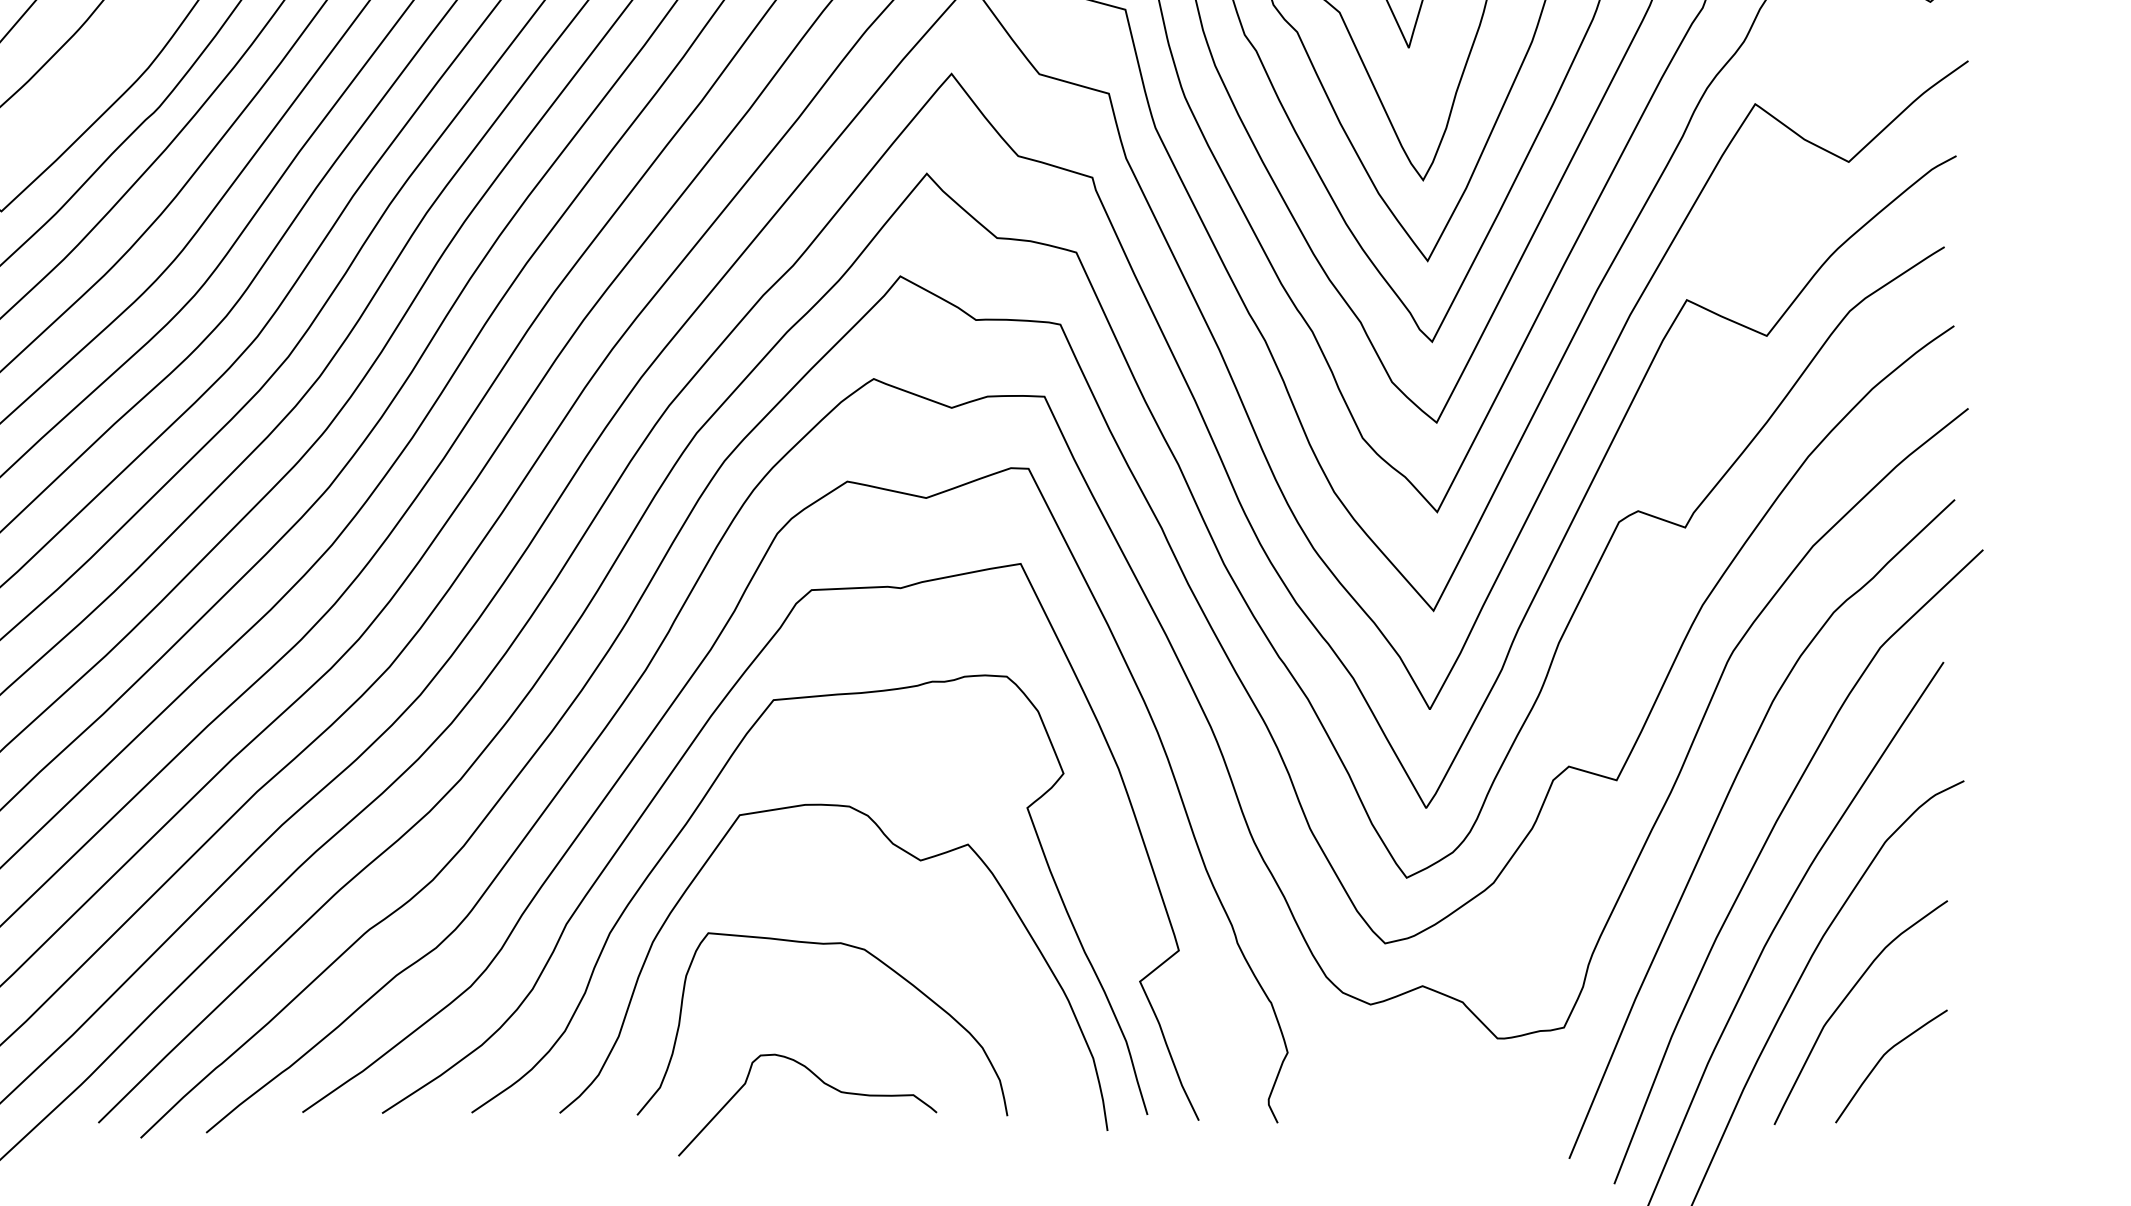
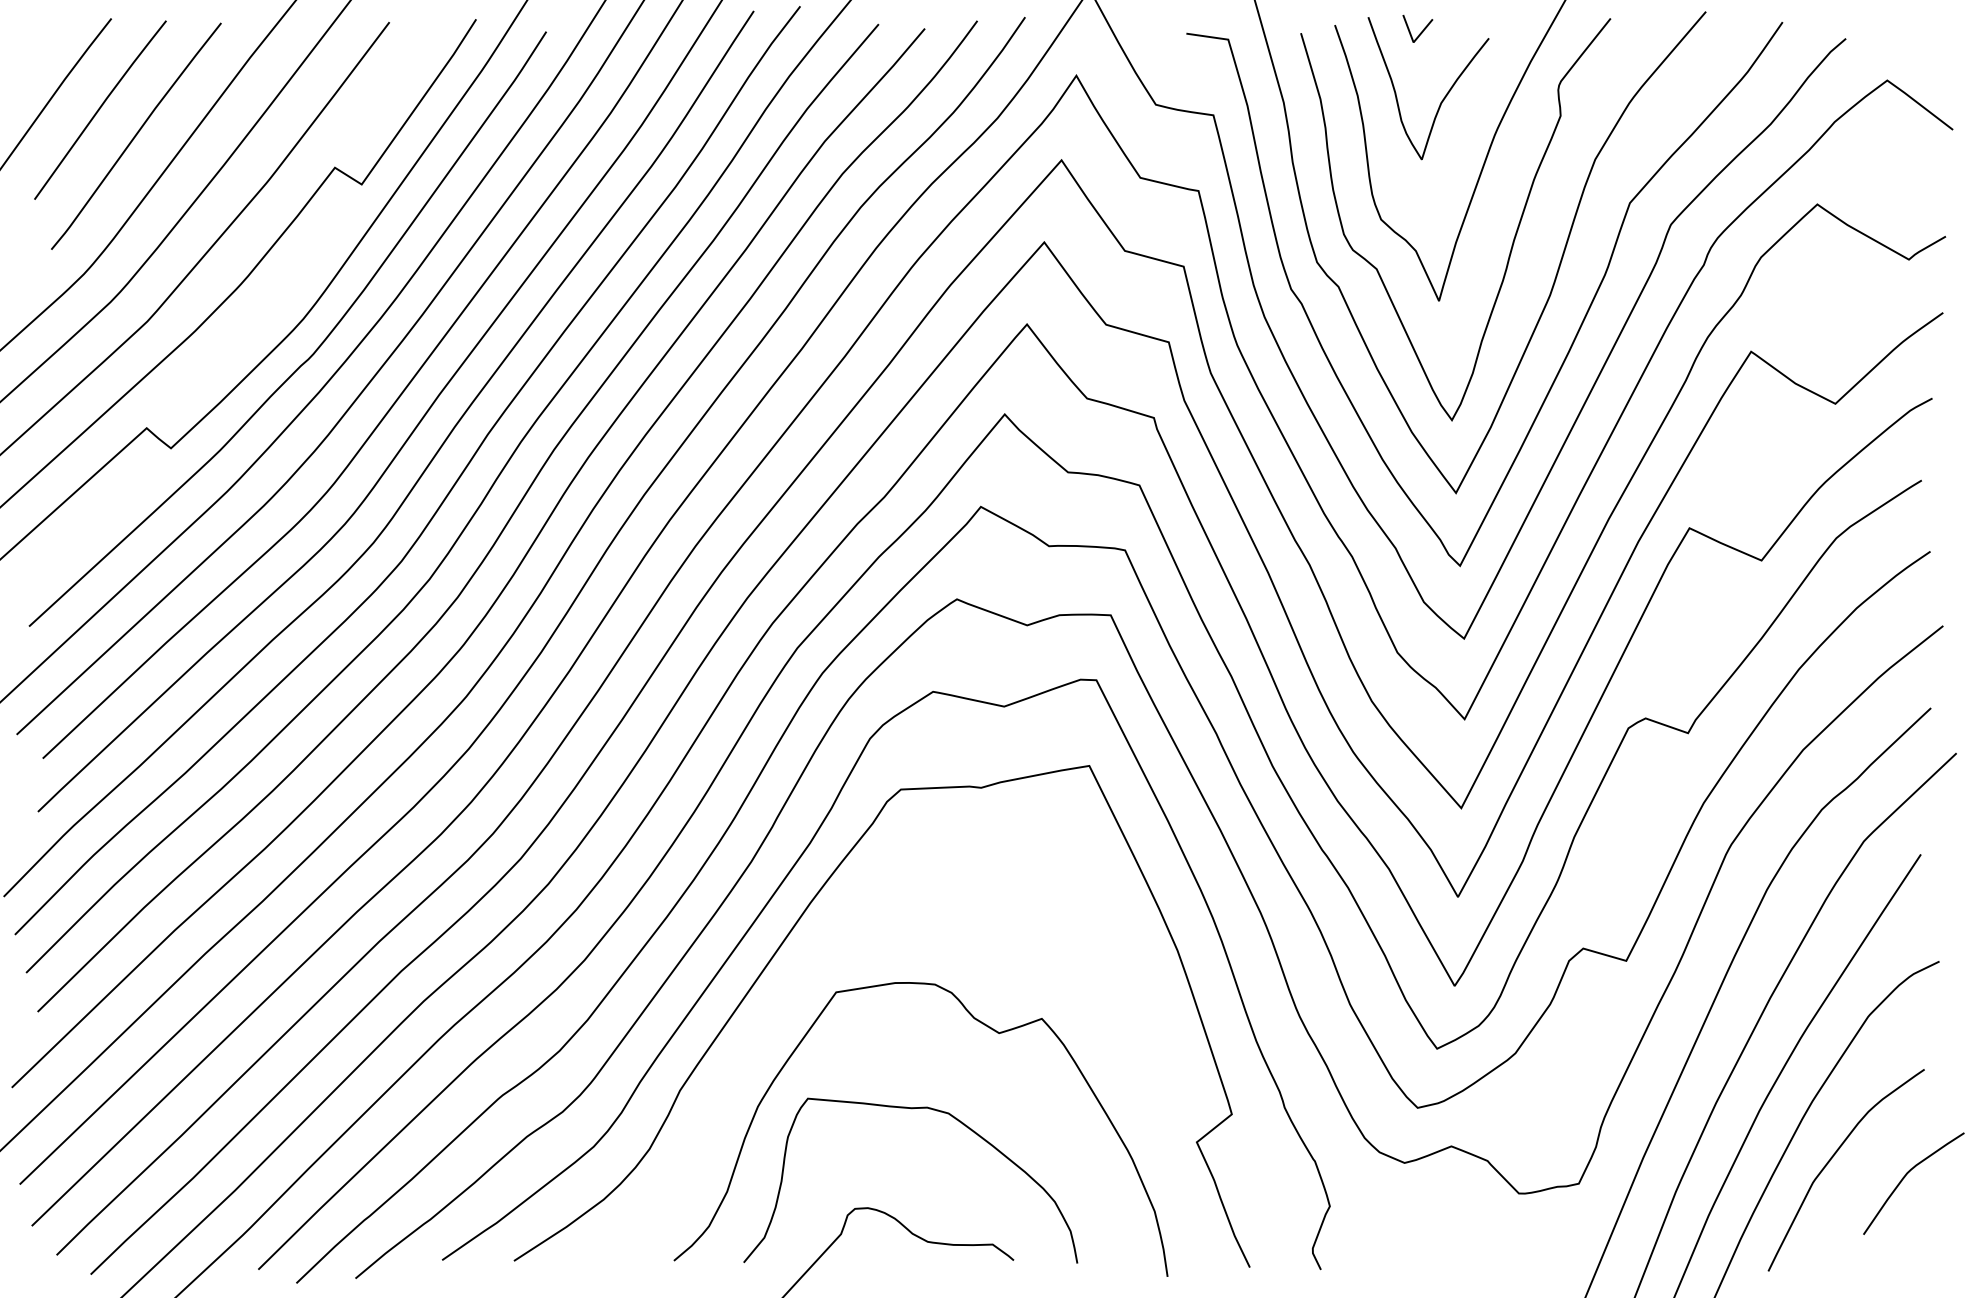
curve: (696, 810) -> (797, 988), removed
curve: (1882, 1059) -> (1905, 1177), moved

